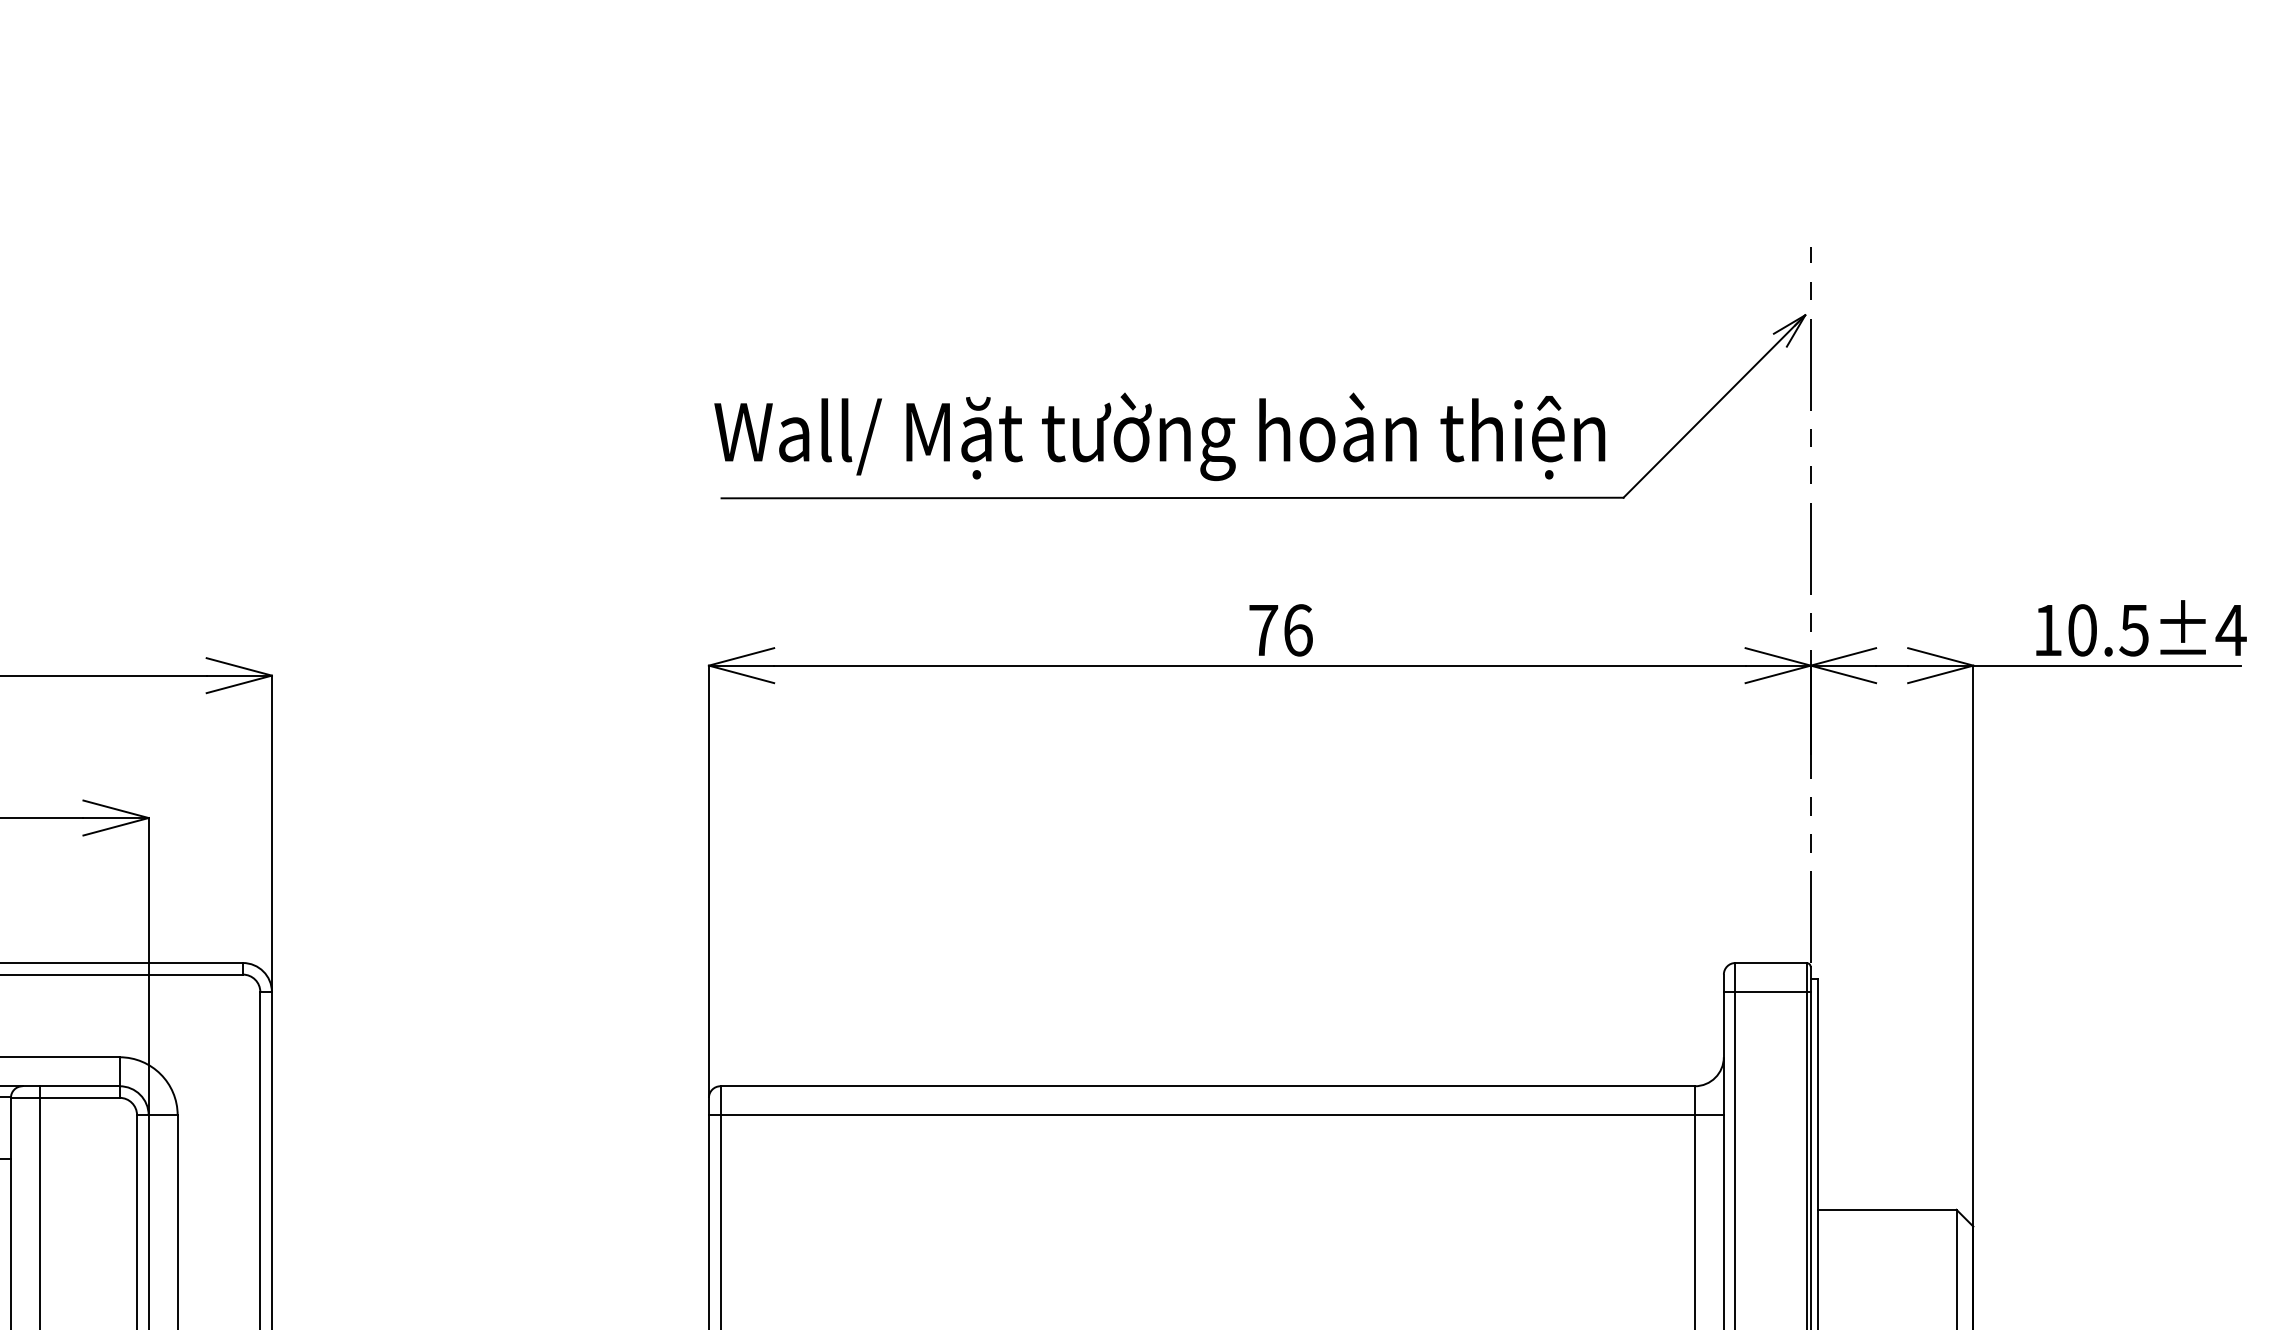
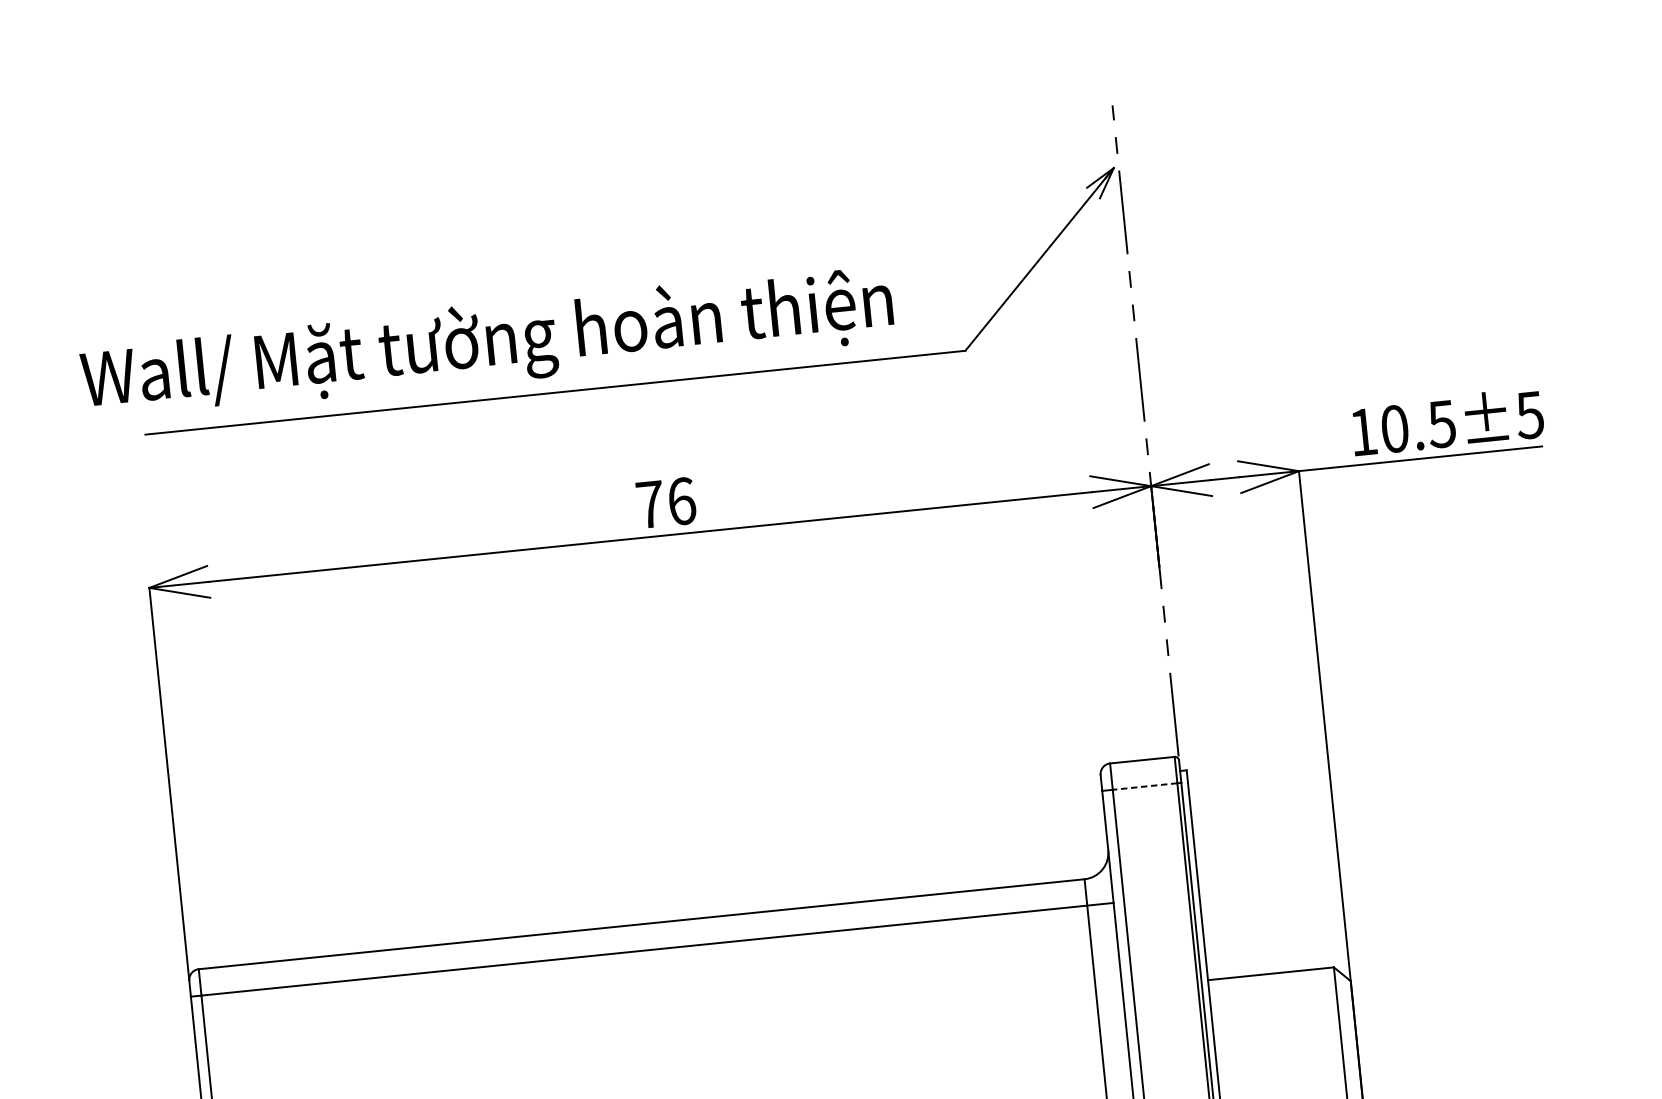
text: (1159, 436) -> (486, 343), moved
text: (2230, 630) -> (1529, 415), 10.5±4 -> 10.5±5
line: (1770, 992) -> (1144, 787), solid -> dashed

